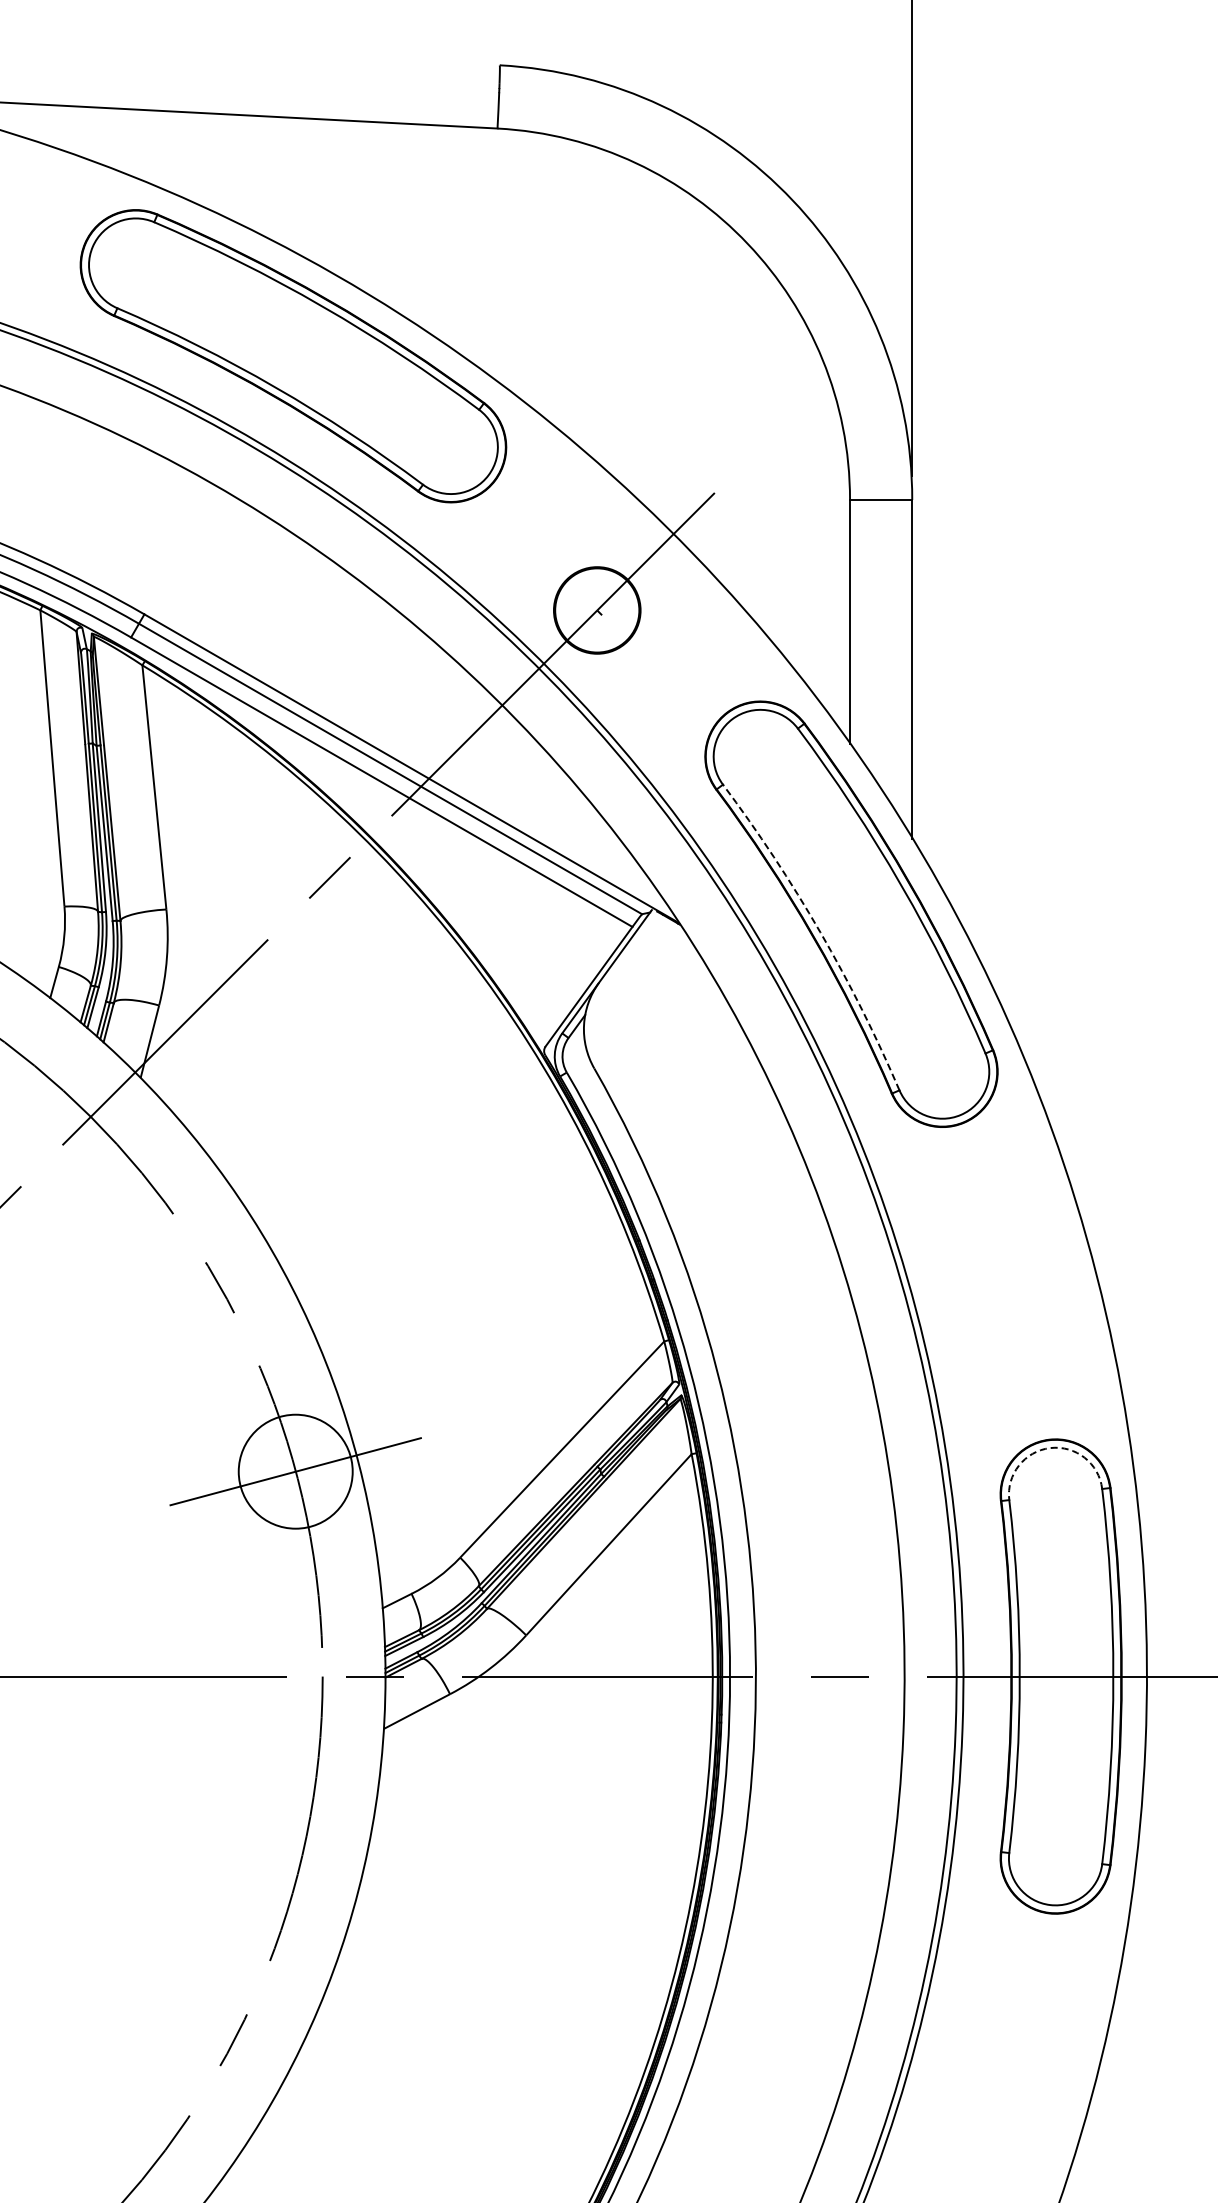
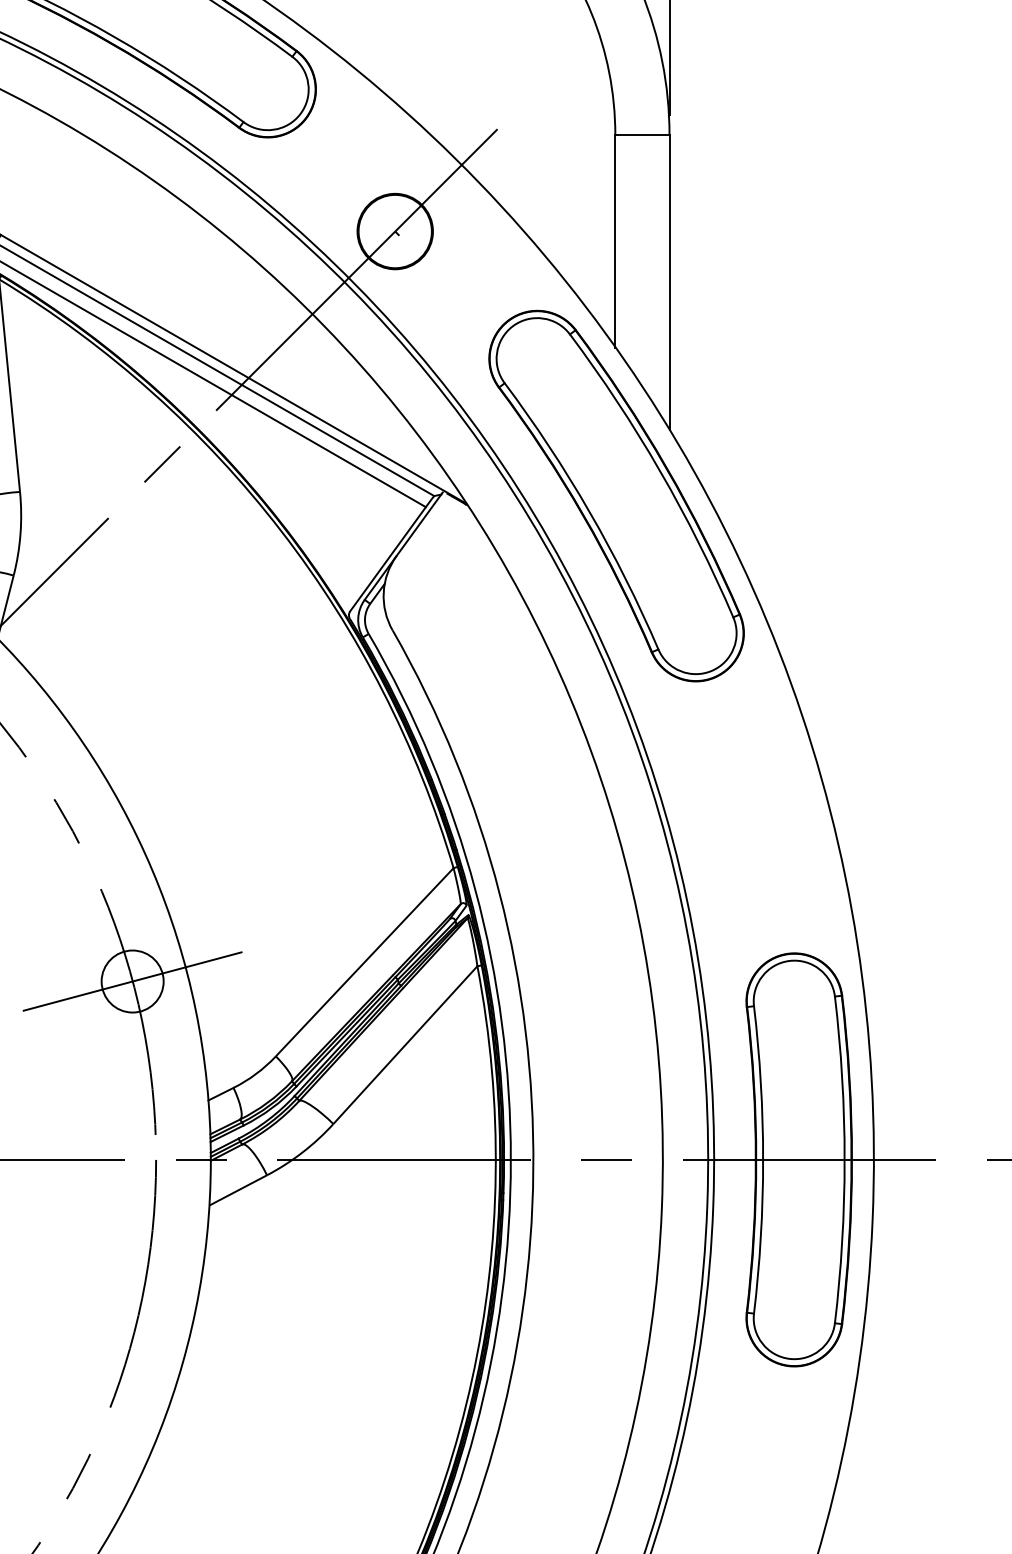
arc: (820, 932) -> (589, 511), dashed -> solid
arc: (1050, 1448) -> (789, 961), dashed -> solid
circle: (295, 1471) -> (132, 981), size x0.62

